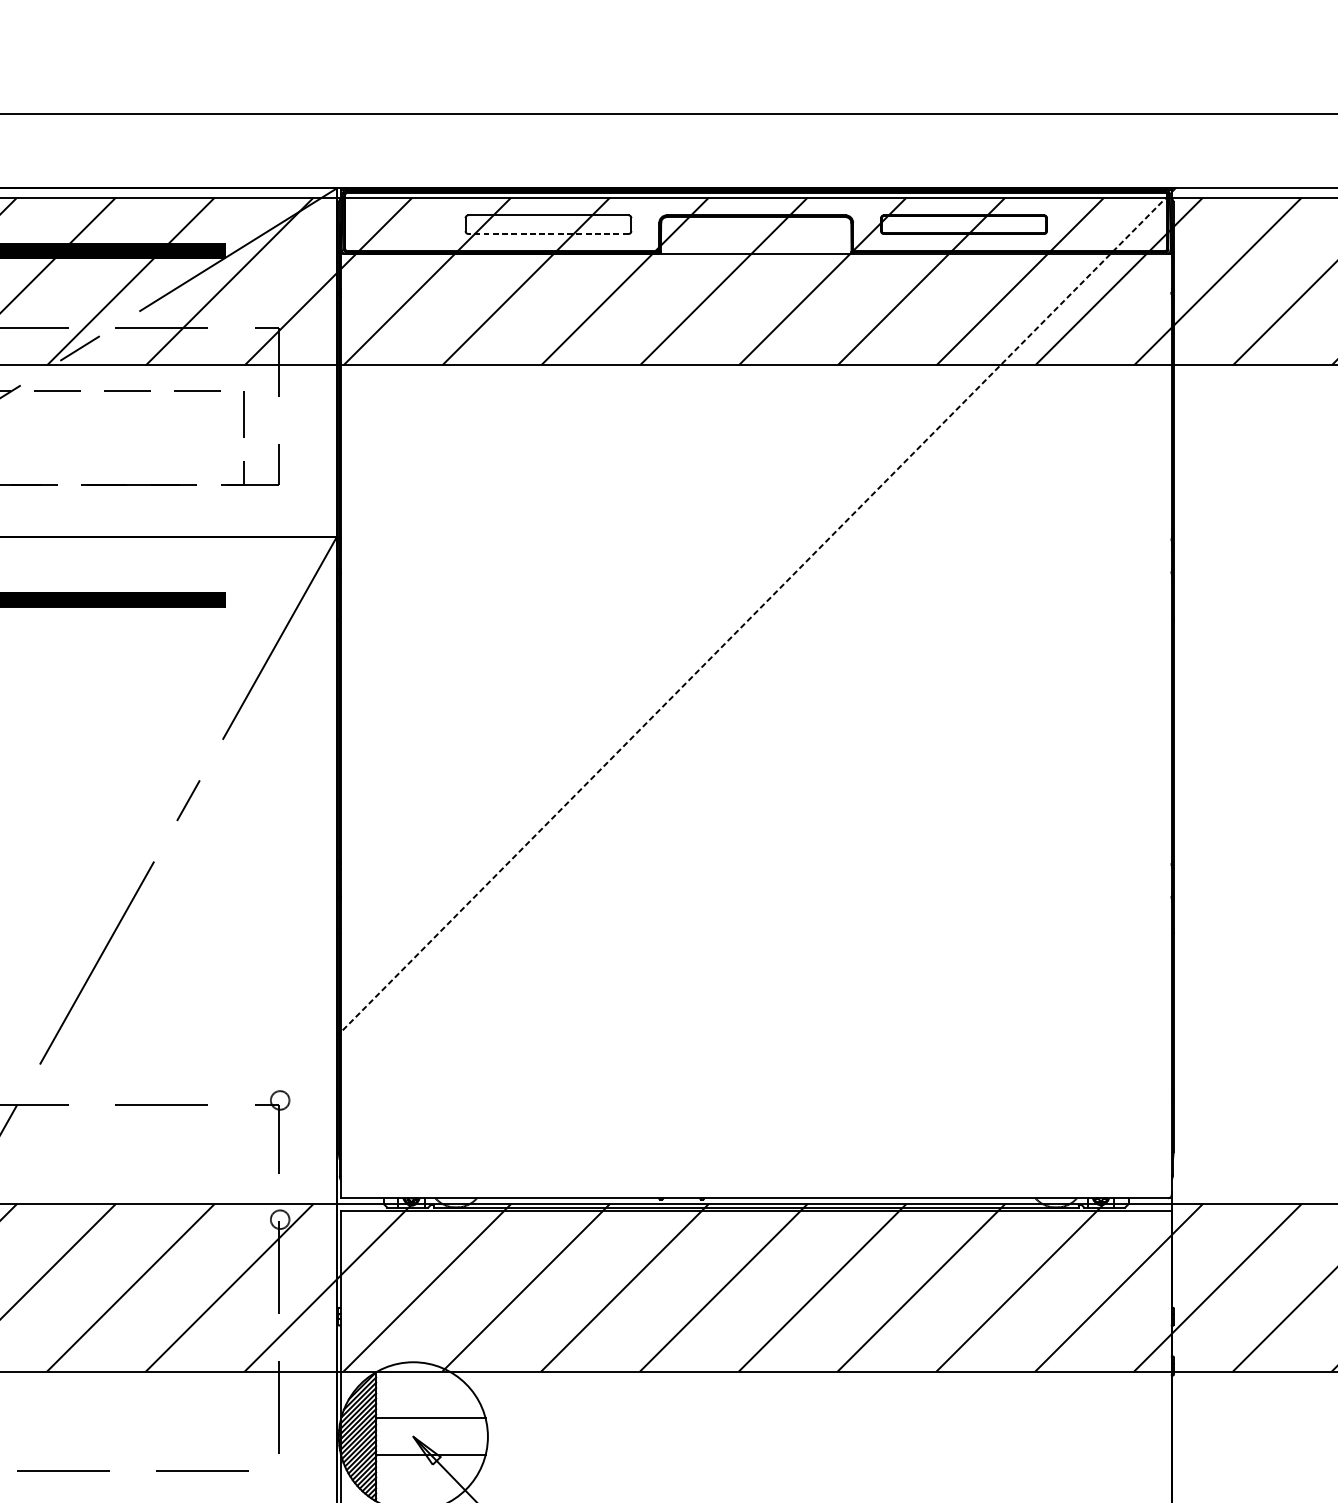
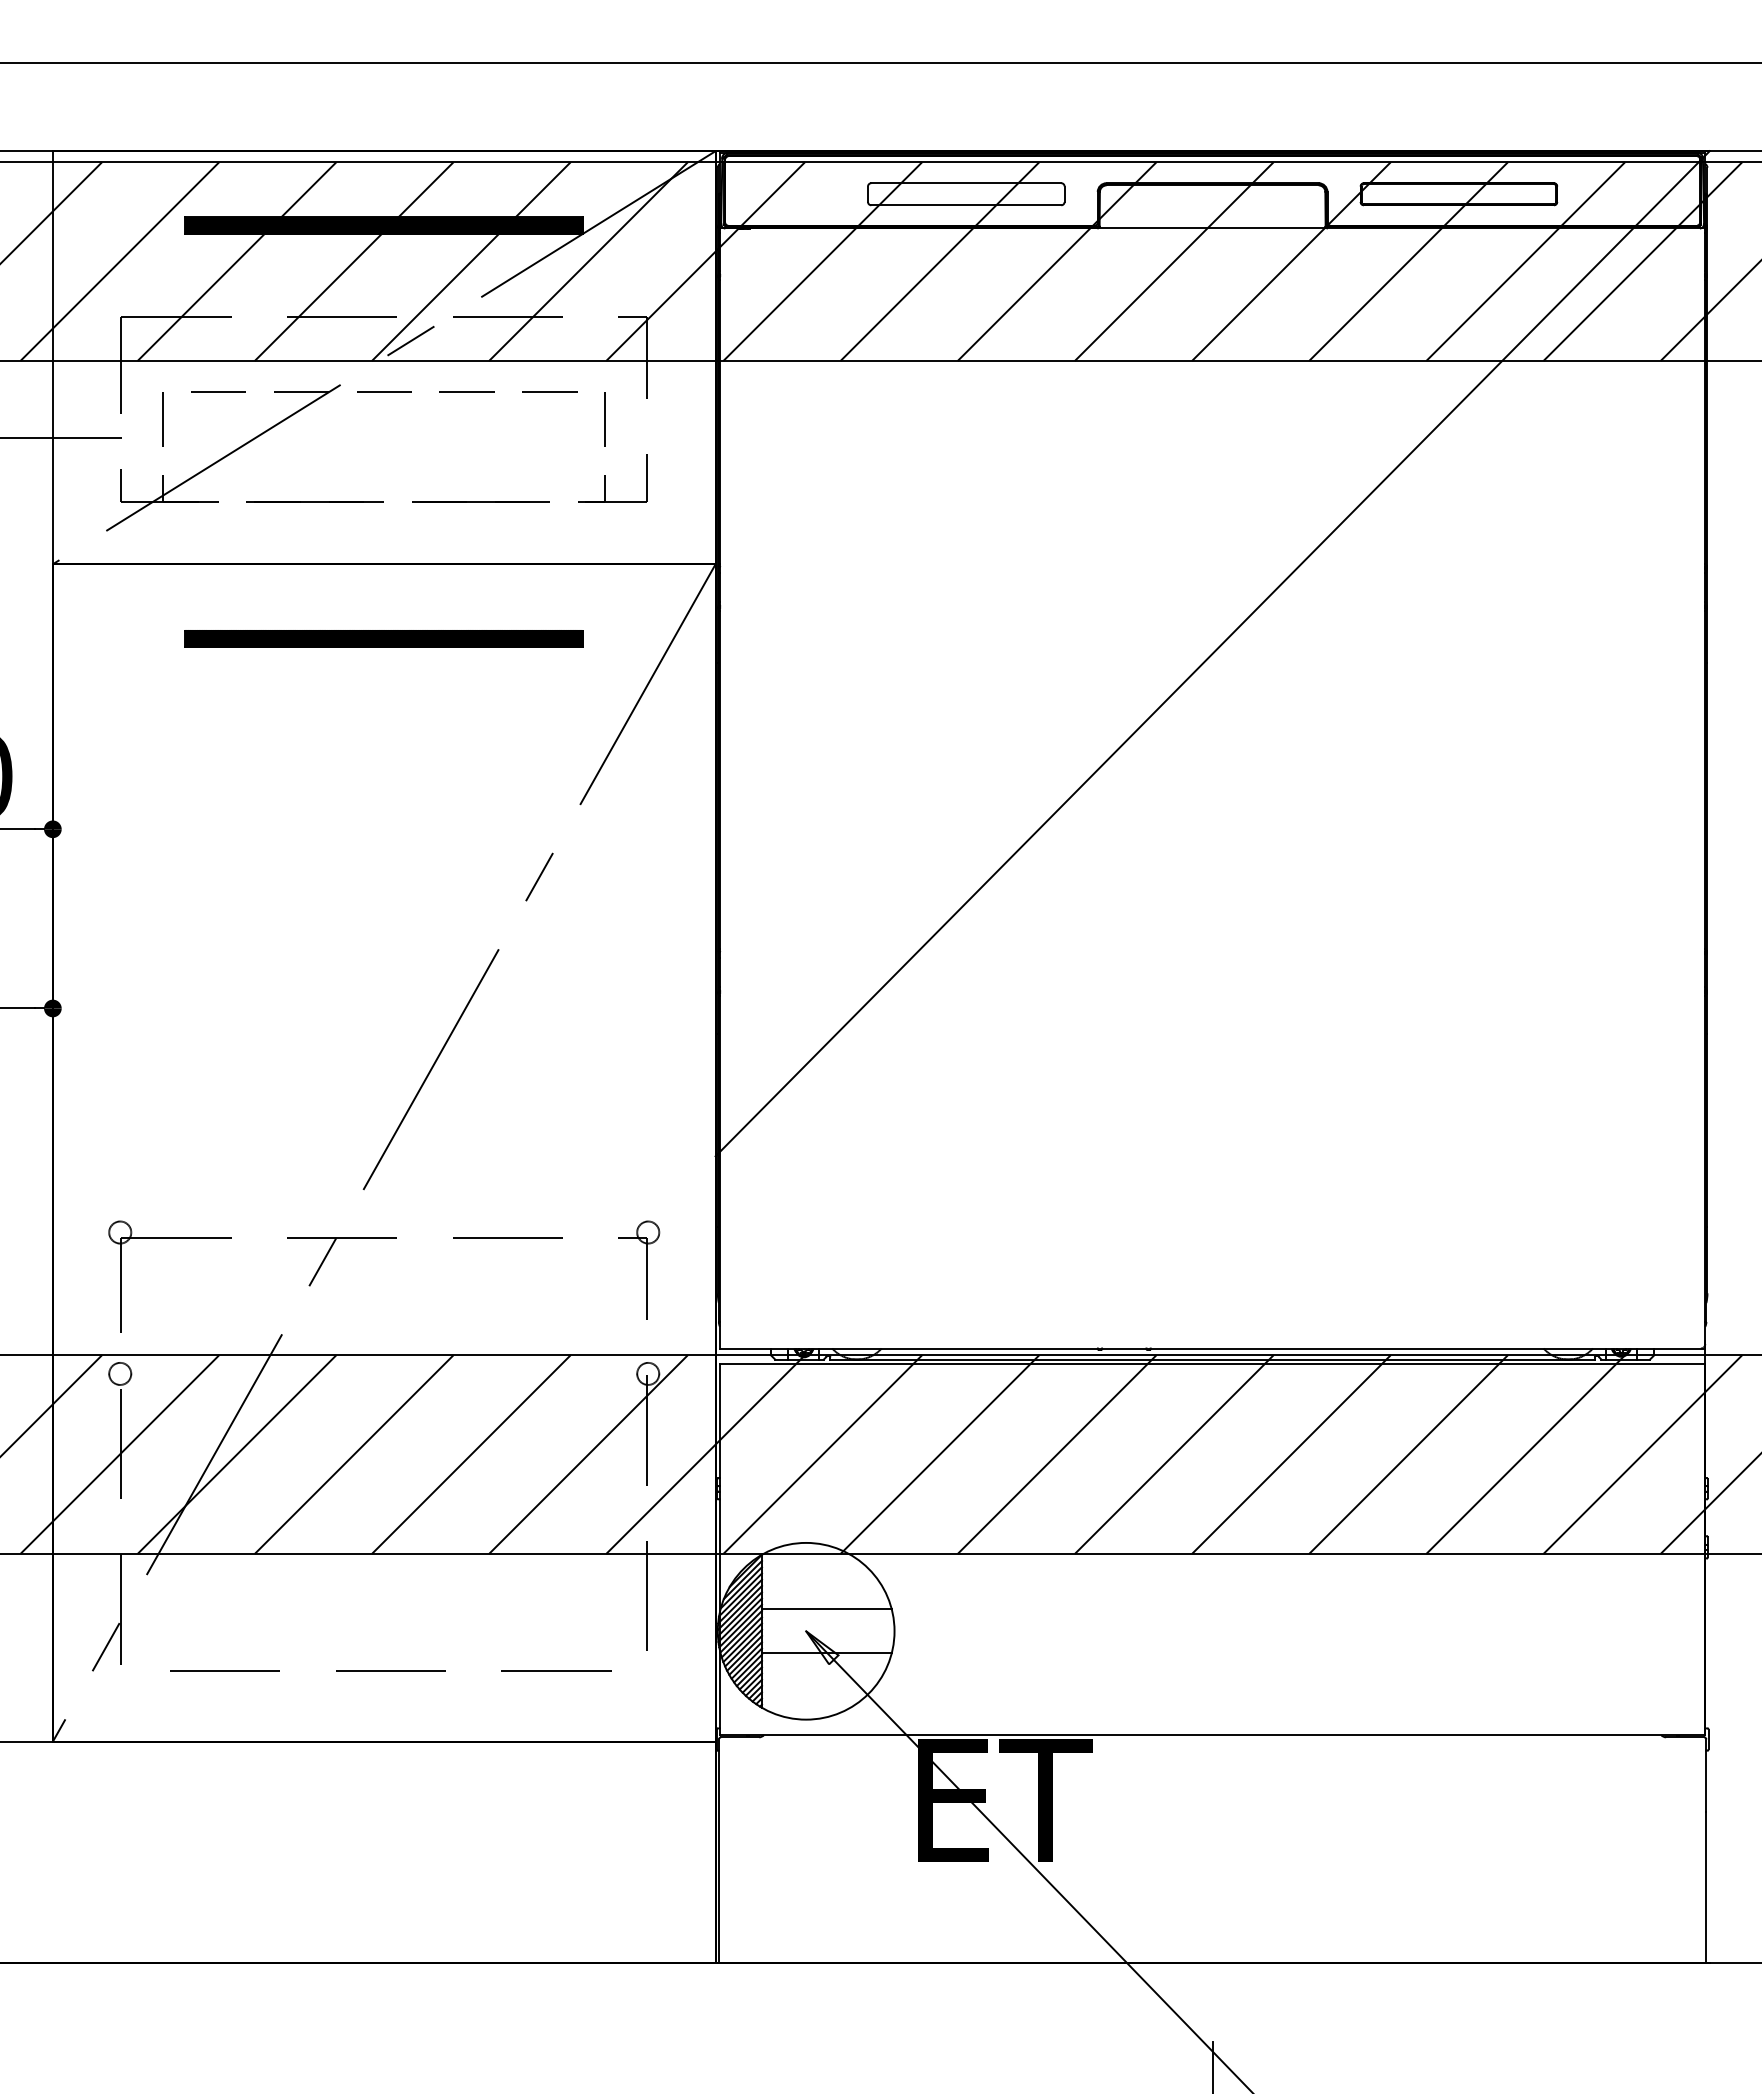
line: (548, 234) -> (966, 205), dashed -> solid
line: (756, 612) -> (1212, 653), dashed -> solid

